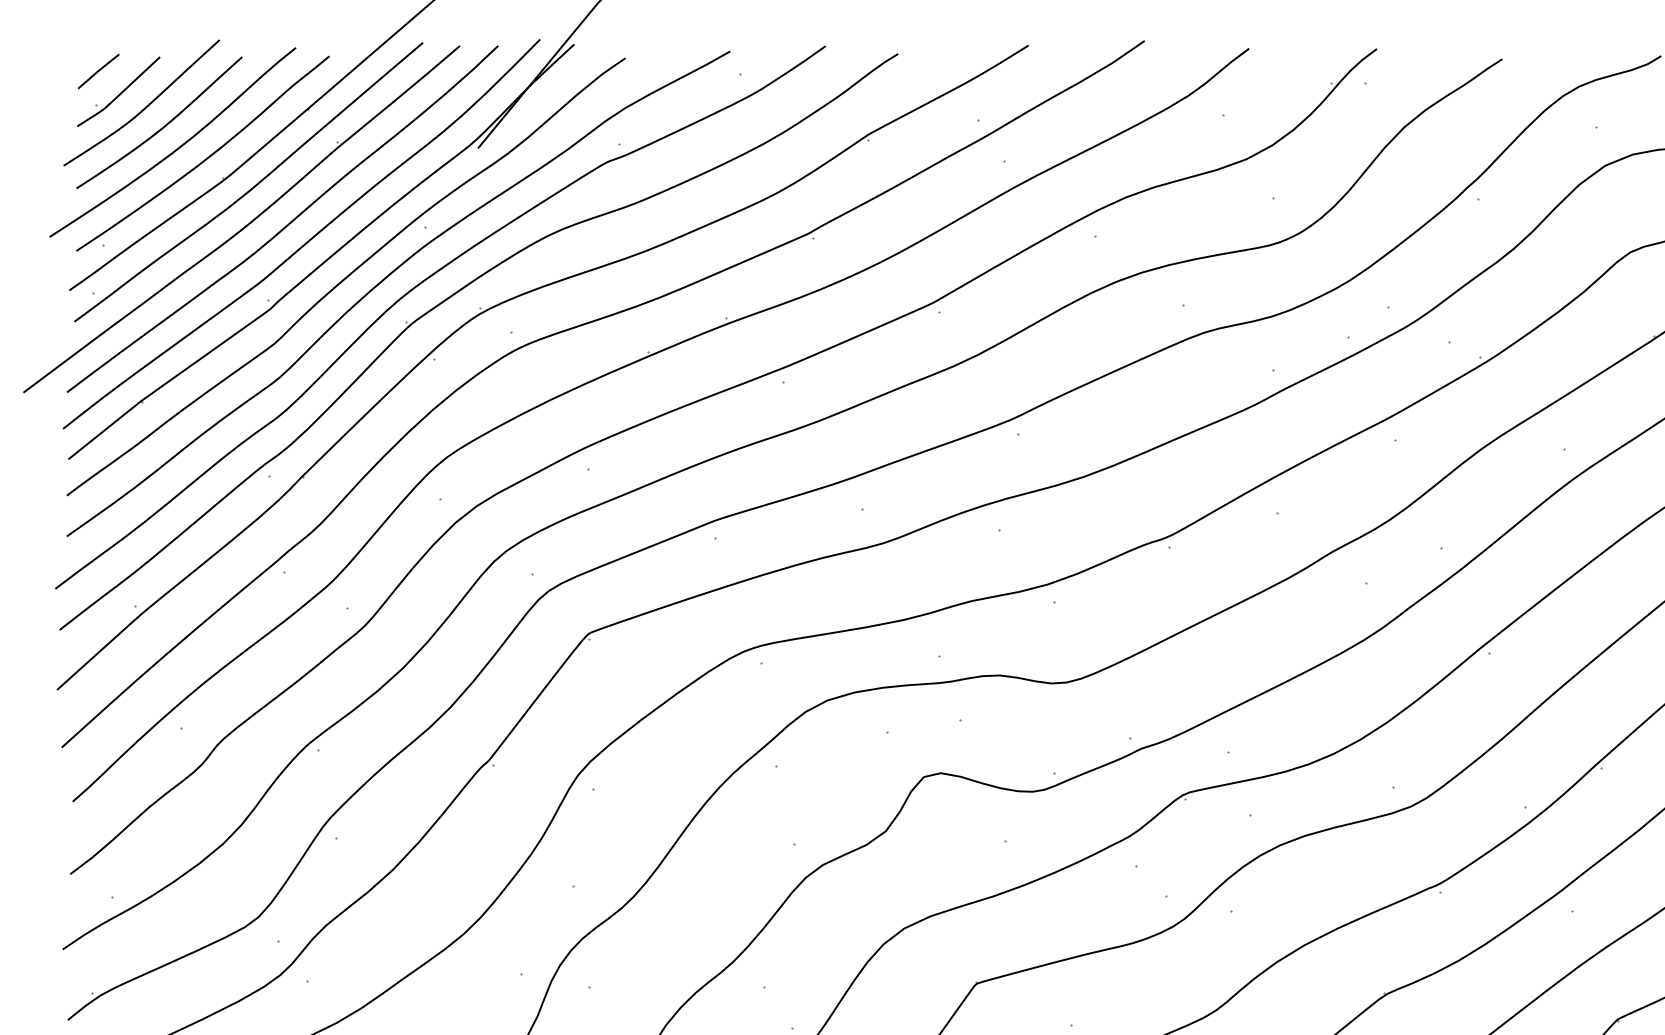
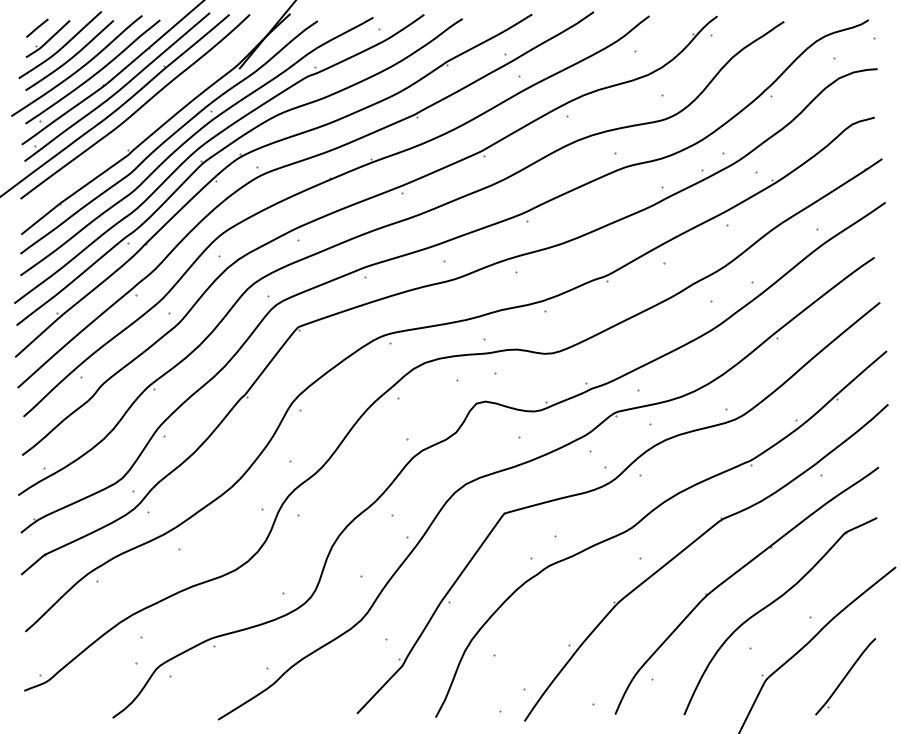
curve: (307, 239) -> (148, 117), removed

